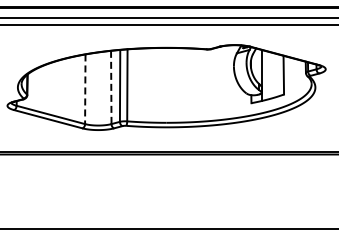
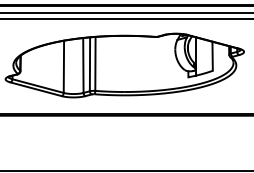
line: (111, 87) -> (83, 65), dashed -> solid
line: (85, 89) -> (64, 67), dashed -> solid

